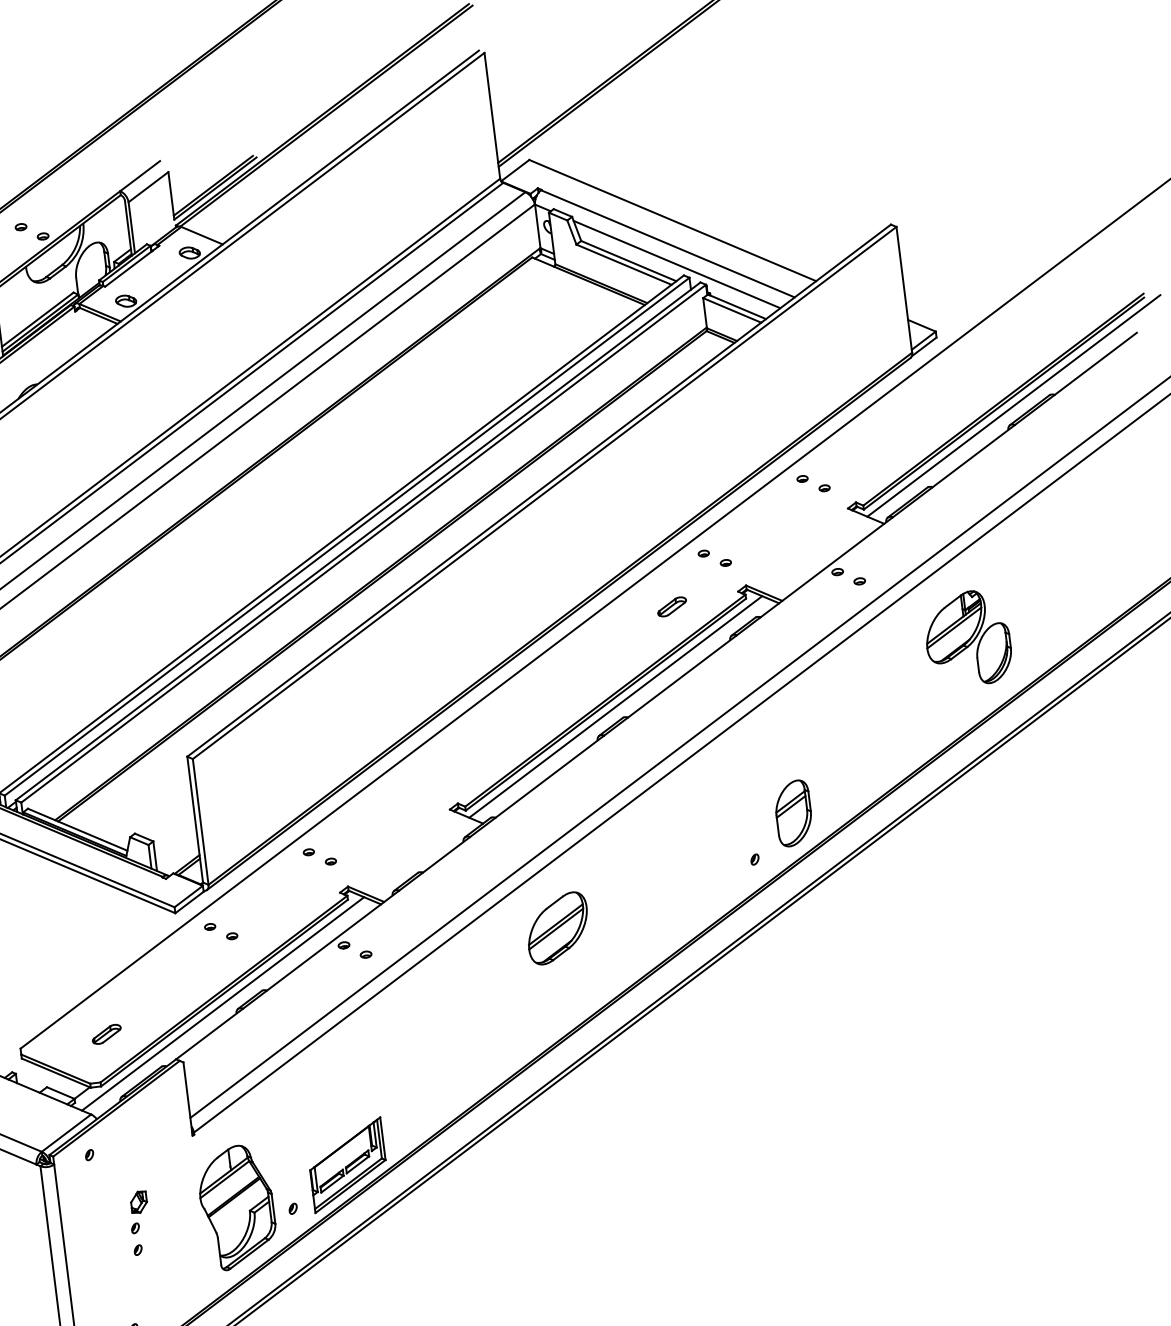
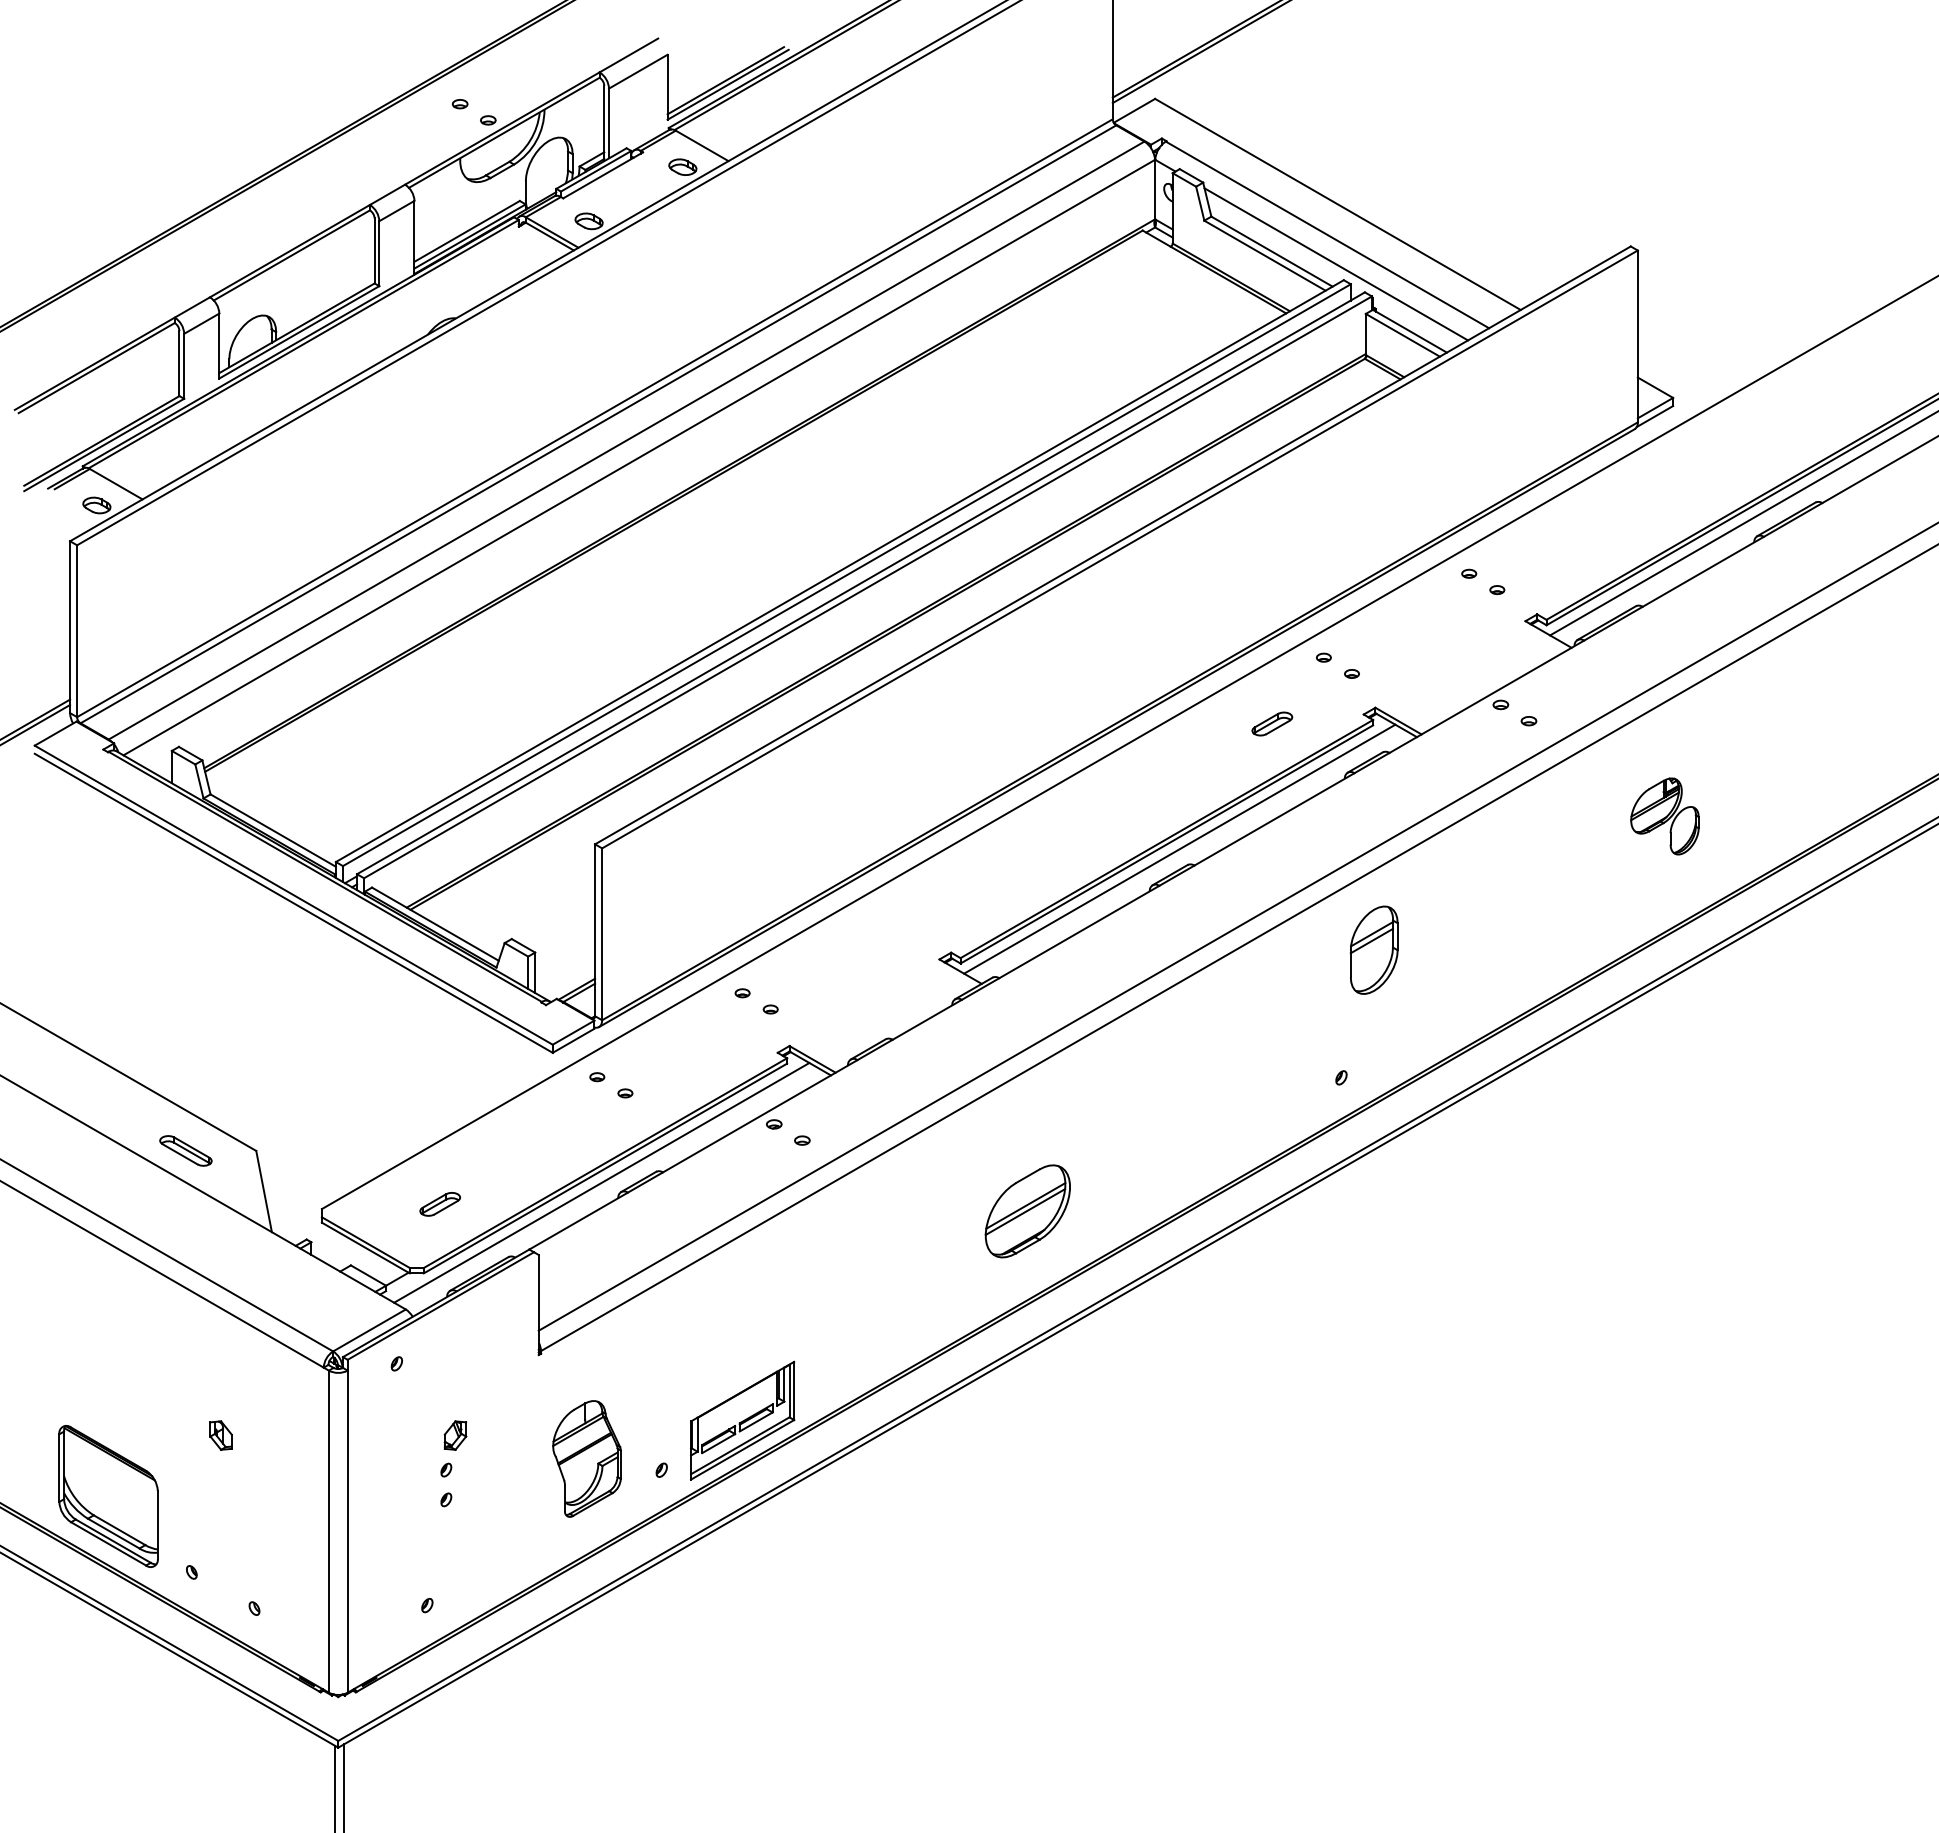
part: (967, 638) -> (1664, 816), size x0.6
part: (793, 812) -> (1373, 949), moved
part: (557, 928) -> (1027, 1211), moved
part: (237, 1207) -> (586, 1458), size x0.7

